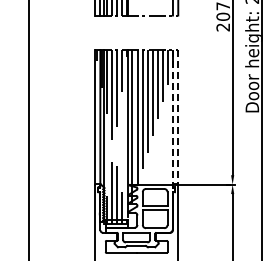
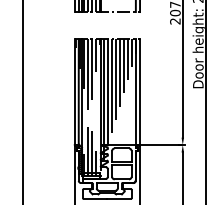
line: (172, 117) -> (135, 92), dashed -> solid
line: (178, 117) -> (140, 92), dashed -> solid

